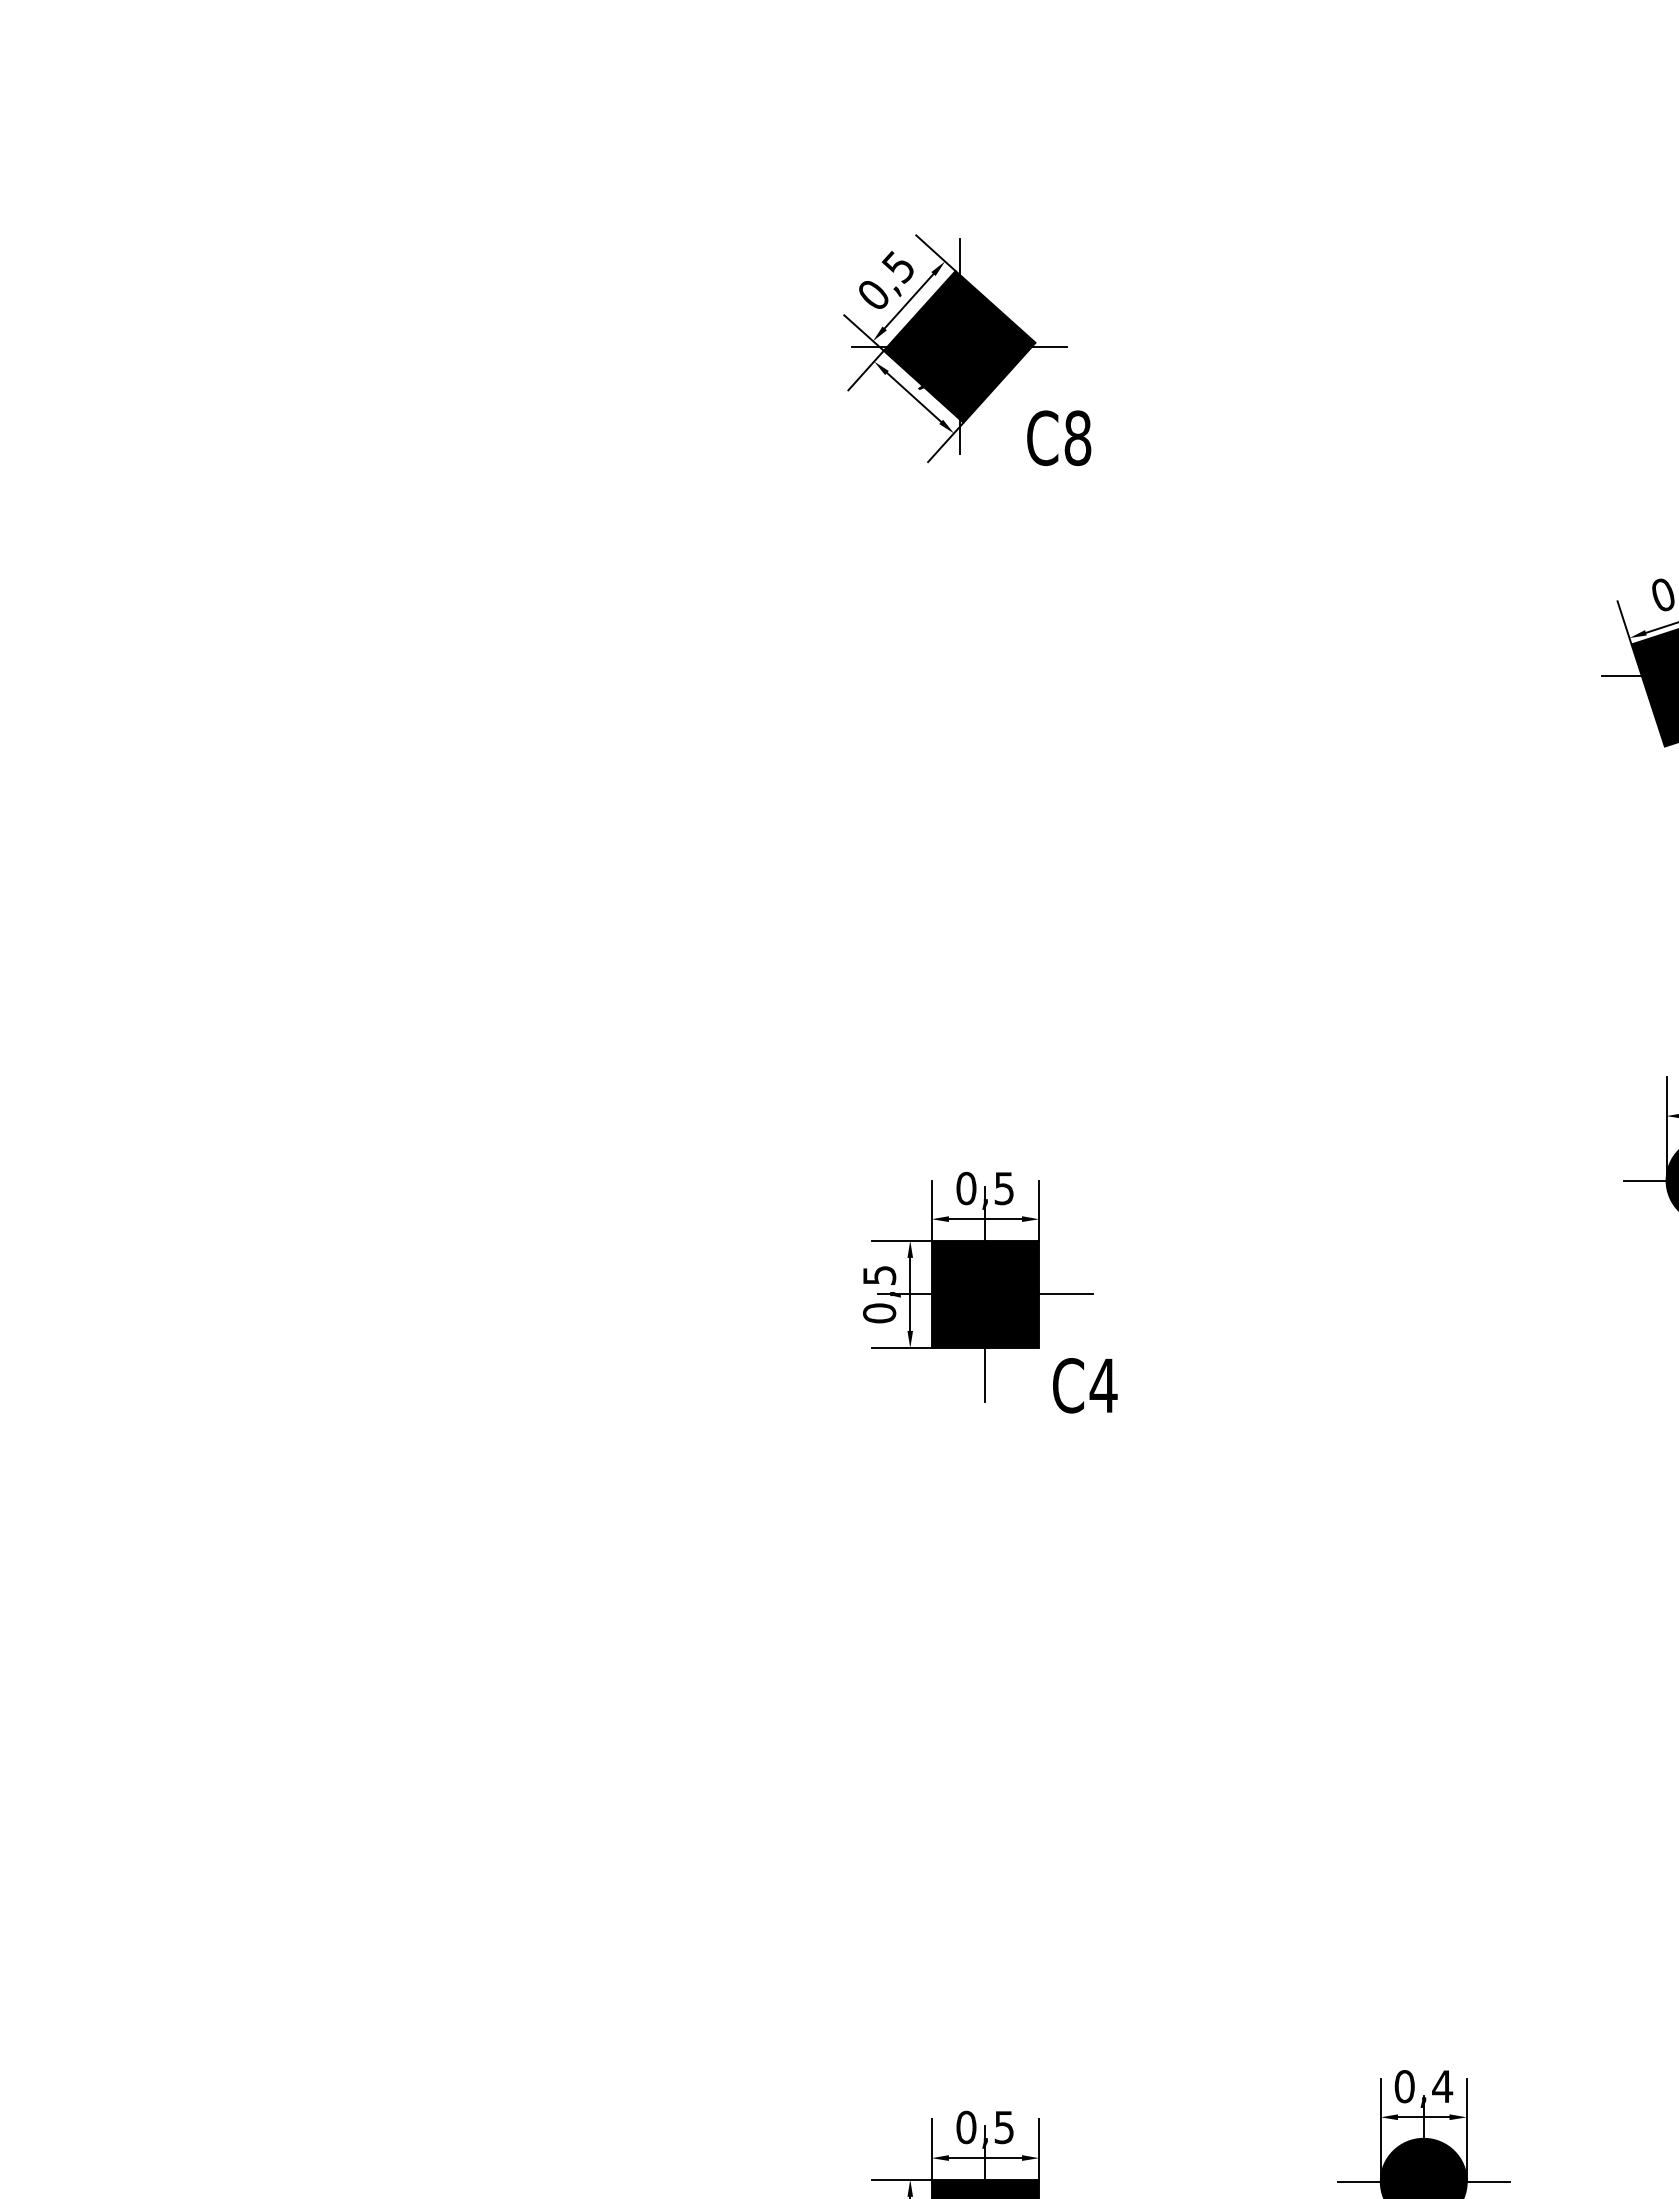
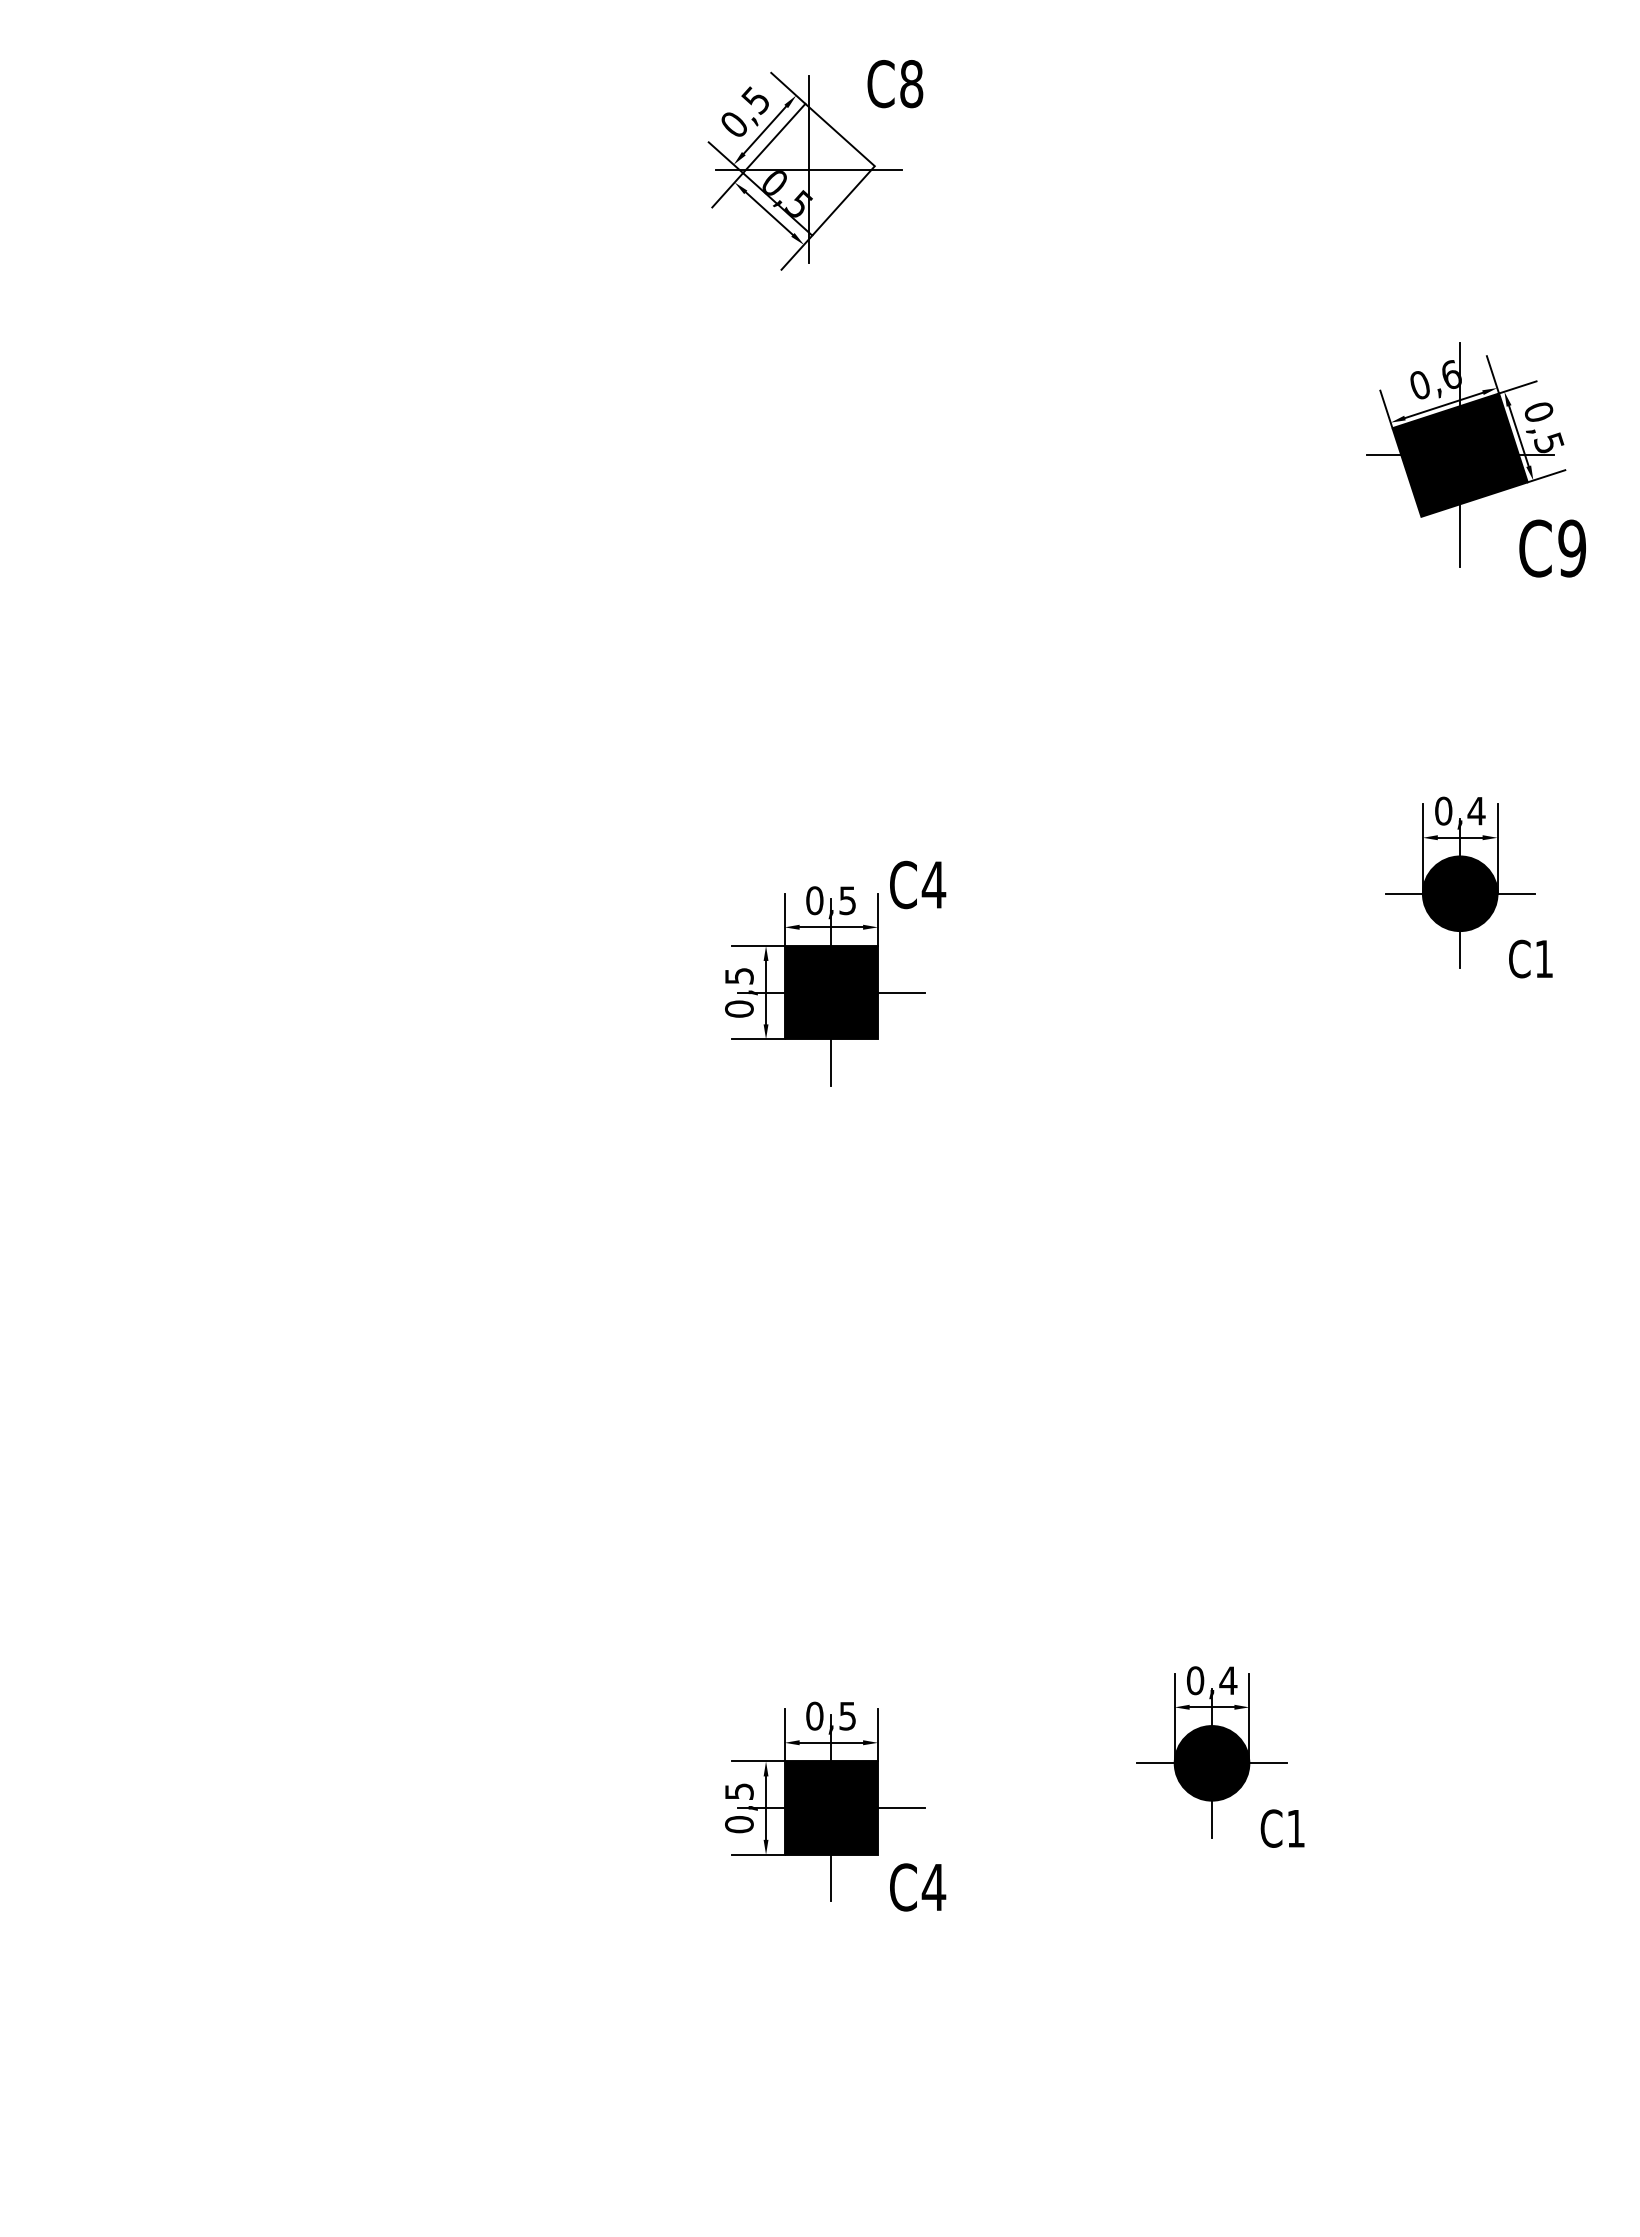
fill: (959, 346) -> (808, 169), removed
text: (1059, 438) -> (895, 84), moved
text: (1085, 1385) -> (918, 884), moved

